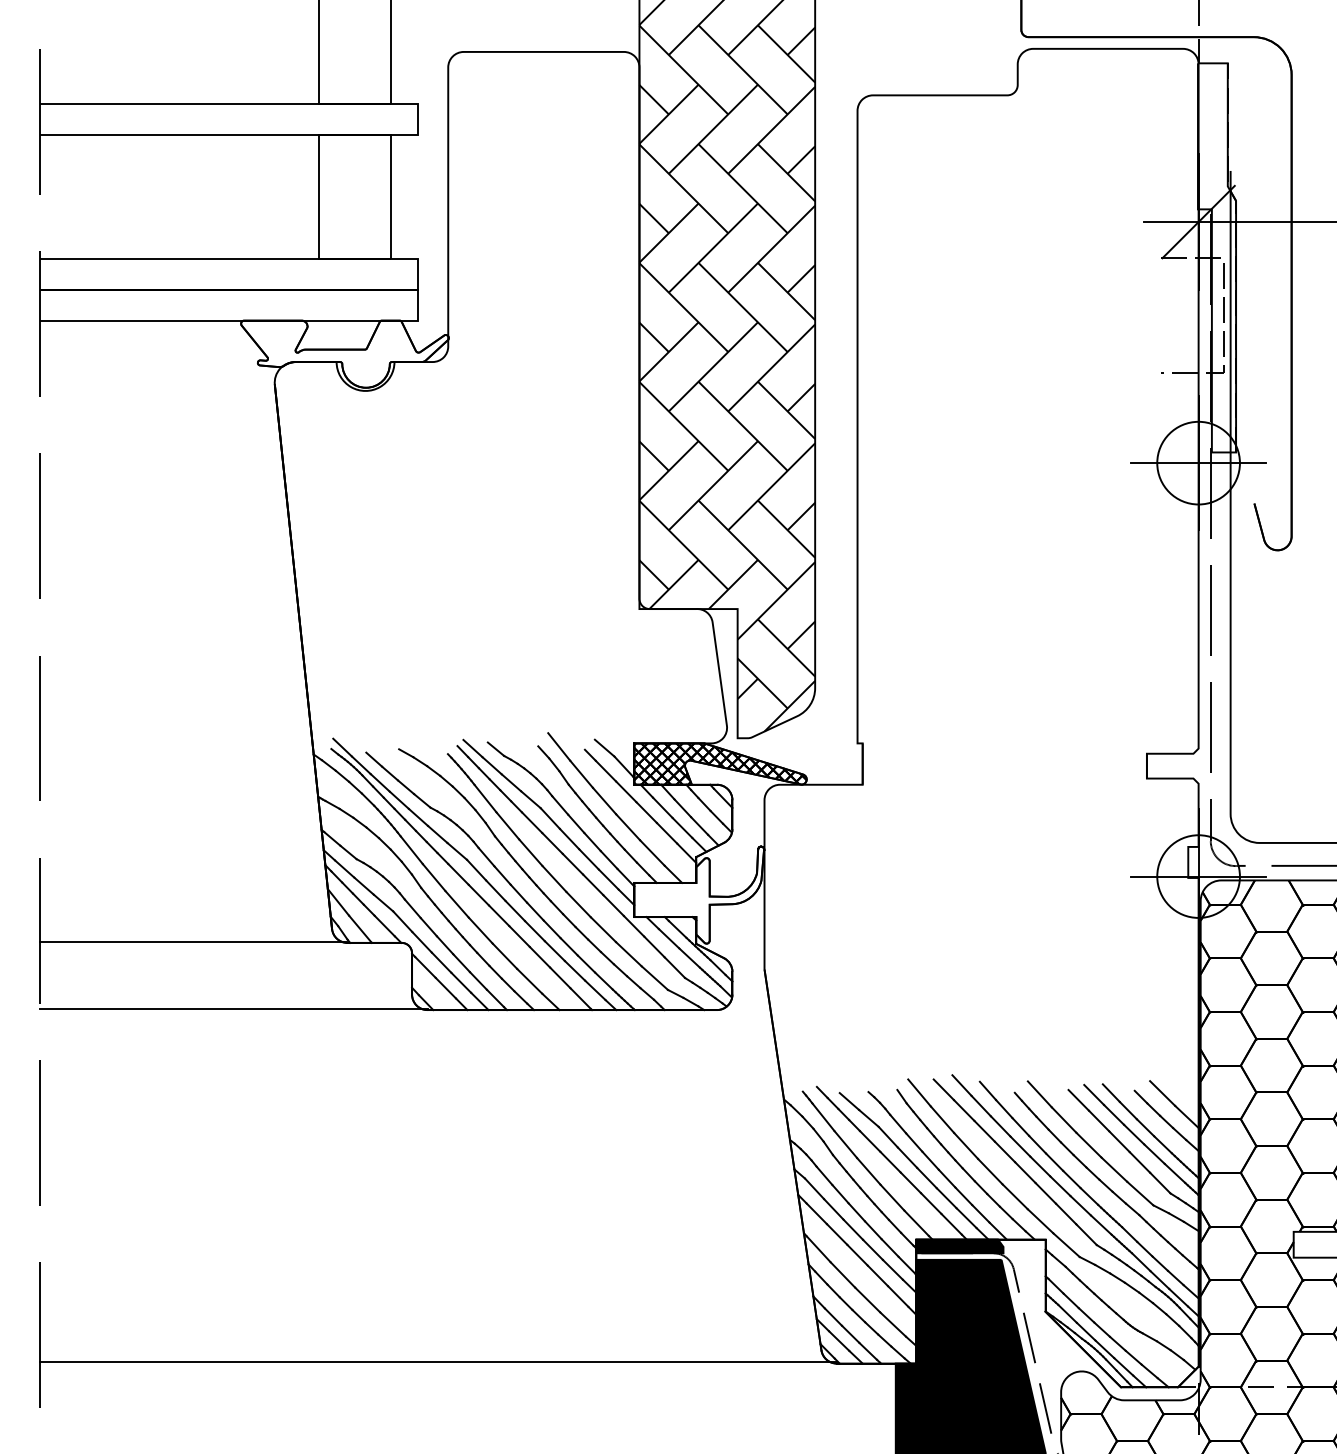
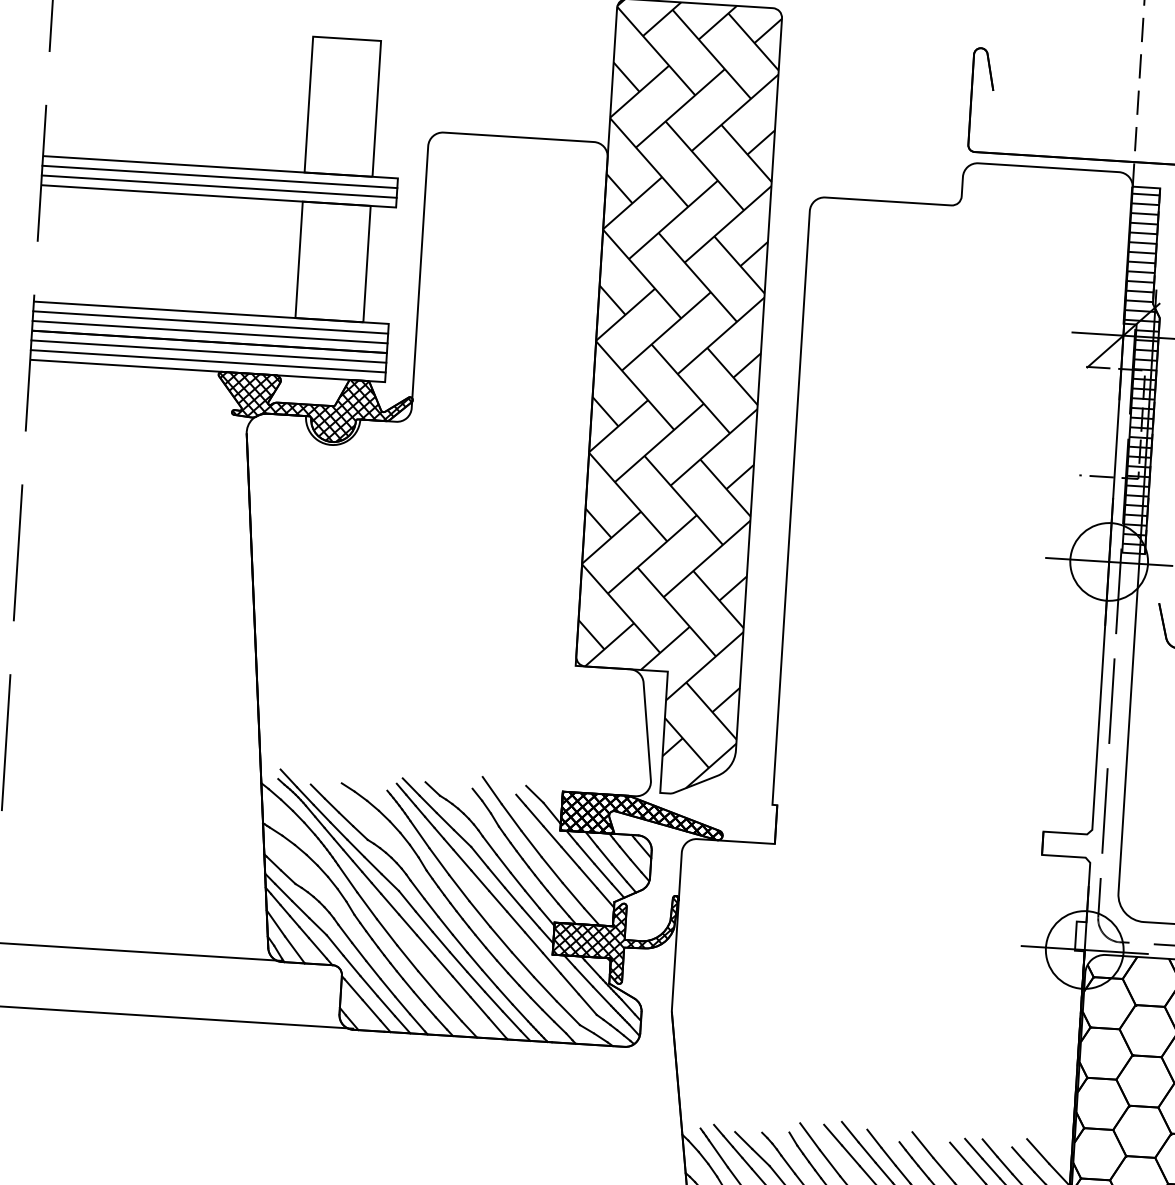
line: (229, 113) -> (220, 176), added
line: (229, 124) -> (219, 186), added
hatch: (1216, 256) -> (1138, 369), added
line: (229, 269) -> (210, 322), added
line: (229, 279) -> (210, 332), added
line: (229, 300) -> (209, 352), added
line: (229, 310) -> (208, 361), added
hatch: (344, 353) -> (313, 408), added
hatch: (698, 894) -> (614, 937), added

